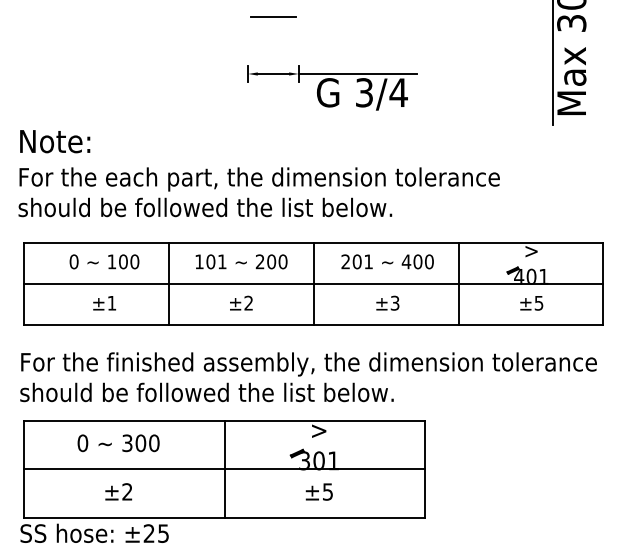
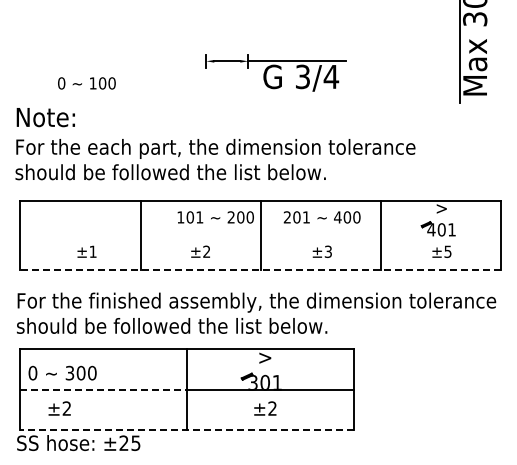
line: (272, 16) -> (226, 13), removed
text: (104, 261) -> (86, 83), moved
text: (241, 261) -> (215, 217), moved
line: (313, 283) -> (260, 235), removed
line: (313, 325) -> (260, 270), solid -> dashed
text: (118, 442) -> (62, 372), moved
line: (125, 468) -> (104, 389), solid -> dashed
text: (118, 491) -> (59, 408), moved
text: (327, 491) -> (272, 408), ±5 -> ±2
line: (224, 518) -> (186, 430), solid -> dashed

